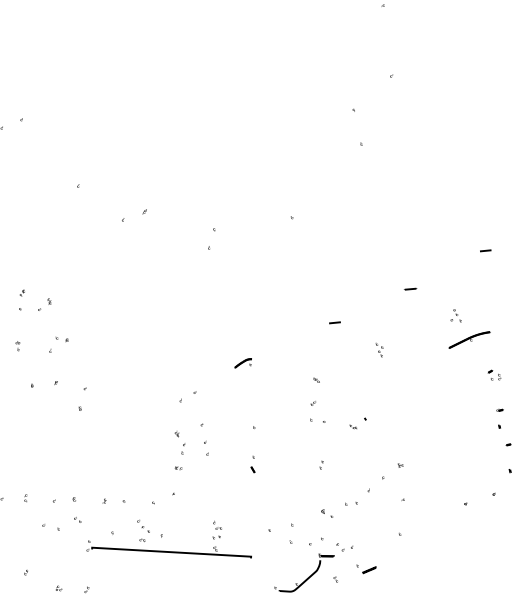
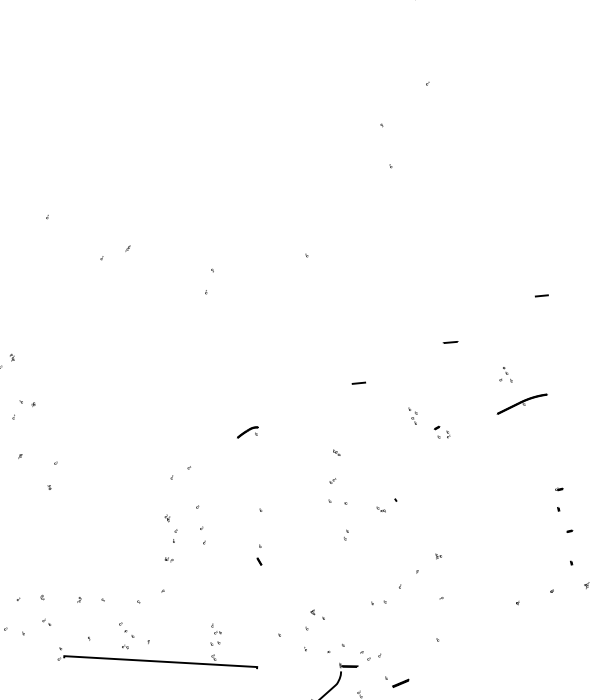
part: (494, 374) -> (442, 431), moved
part: (321, 464) -> (346, 534), moved
part: (327, 513) -> (318, 614), moved

